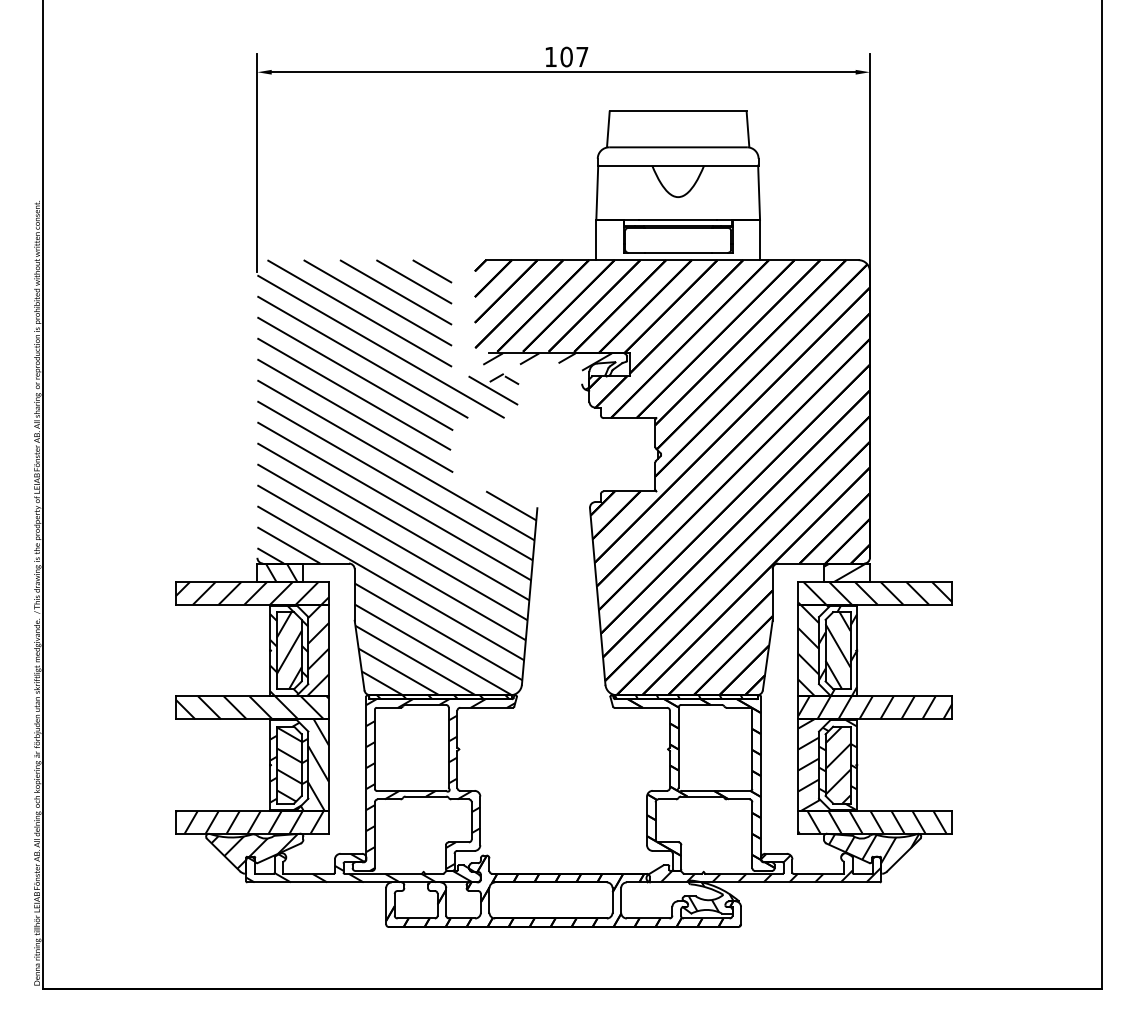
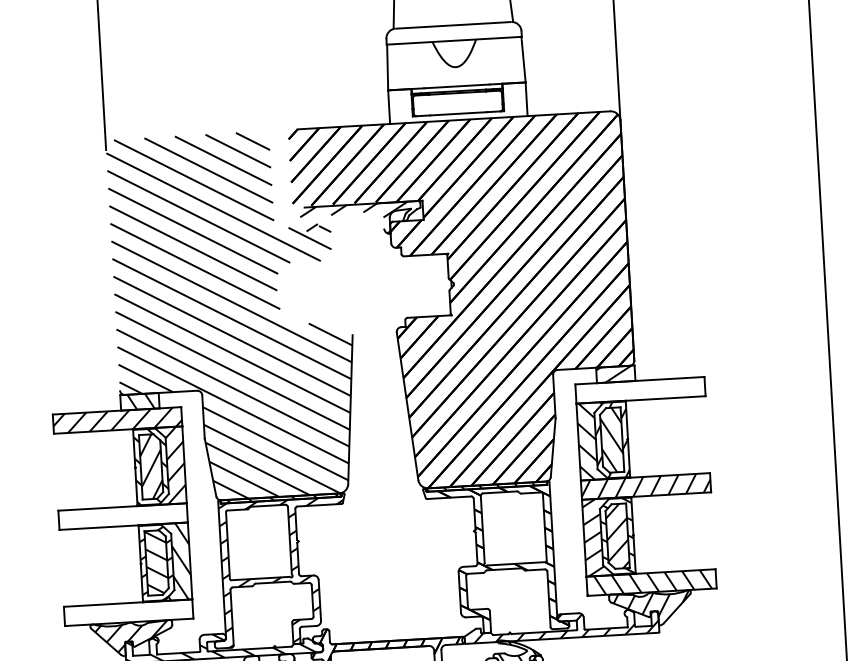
hatch: (875, 592) -> (640, 389), removed
hatch: (252, 707) -> (123, 516), removed
hatch: (249, 821) -> (126, 612), removed

